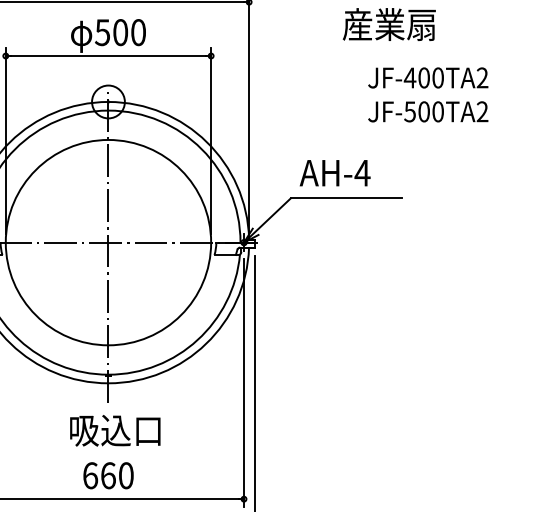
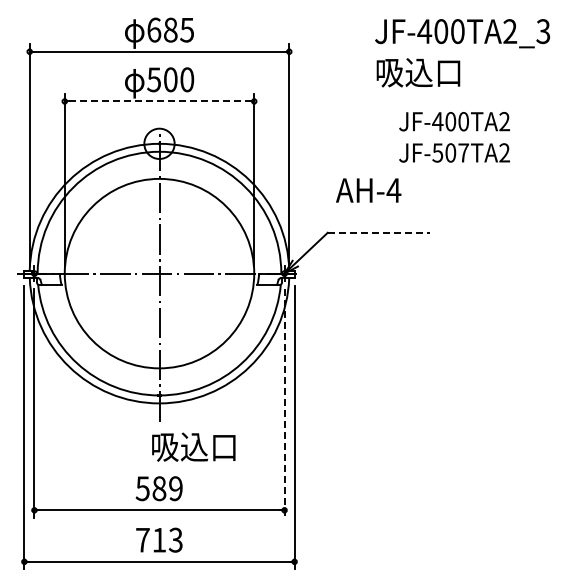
text: (389, 24) -> (418, 72), 産業扇 -> 吸込口
line: (109, 56) -> (160, 101), solid -> dashed
text: (437, 111) -> (463, 152), JF-500TA2 -> JF-507TA2
text: (334, 173) -> (368, 190), moved
line: (346, 198) -> (379, 232), solid -> dashed
line: (243, 383) -> (284, 403), solid -> dashed
text: (114, 430) -> (193, 446), moved
text: (107, 475) -> (158, 488), 660 -> 589

